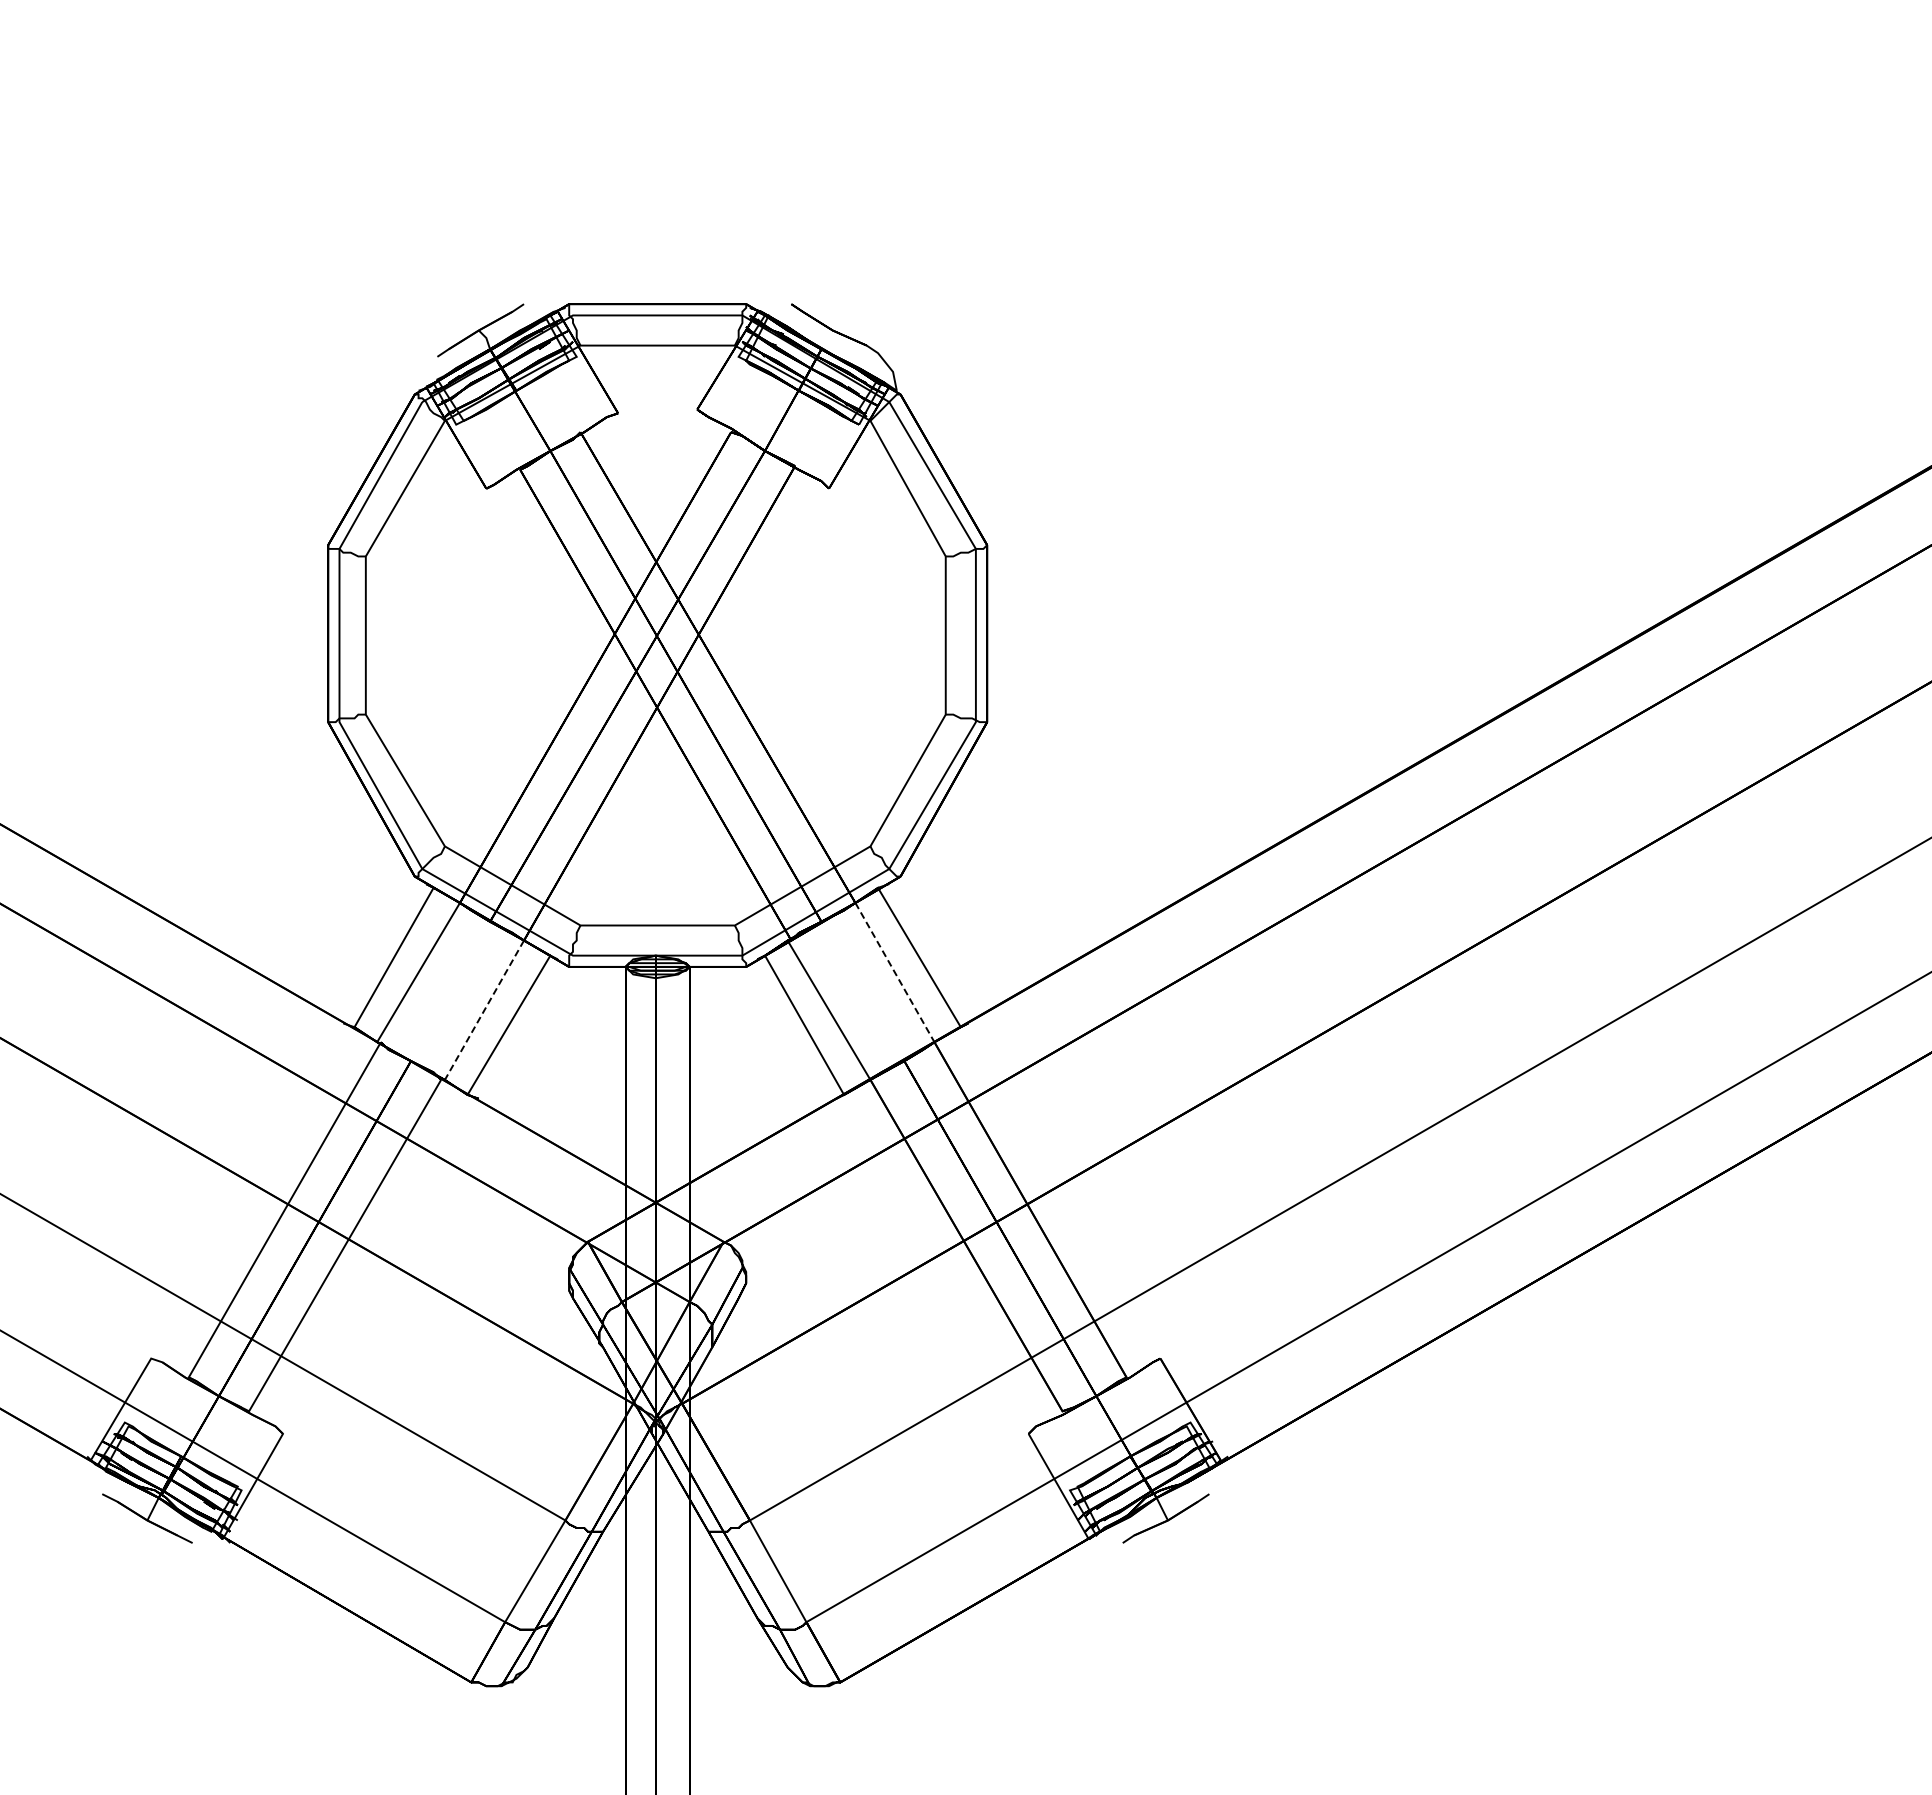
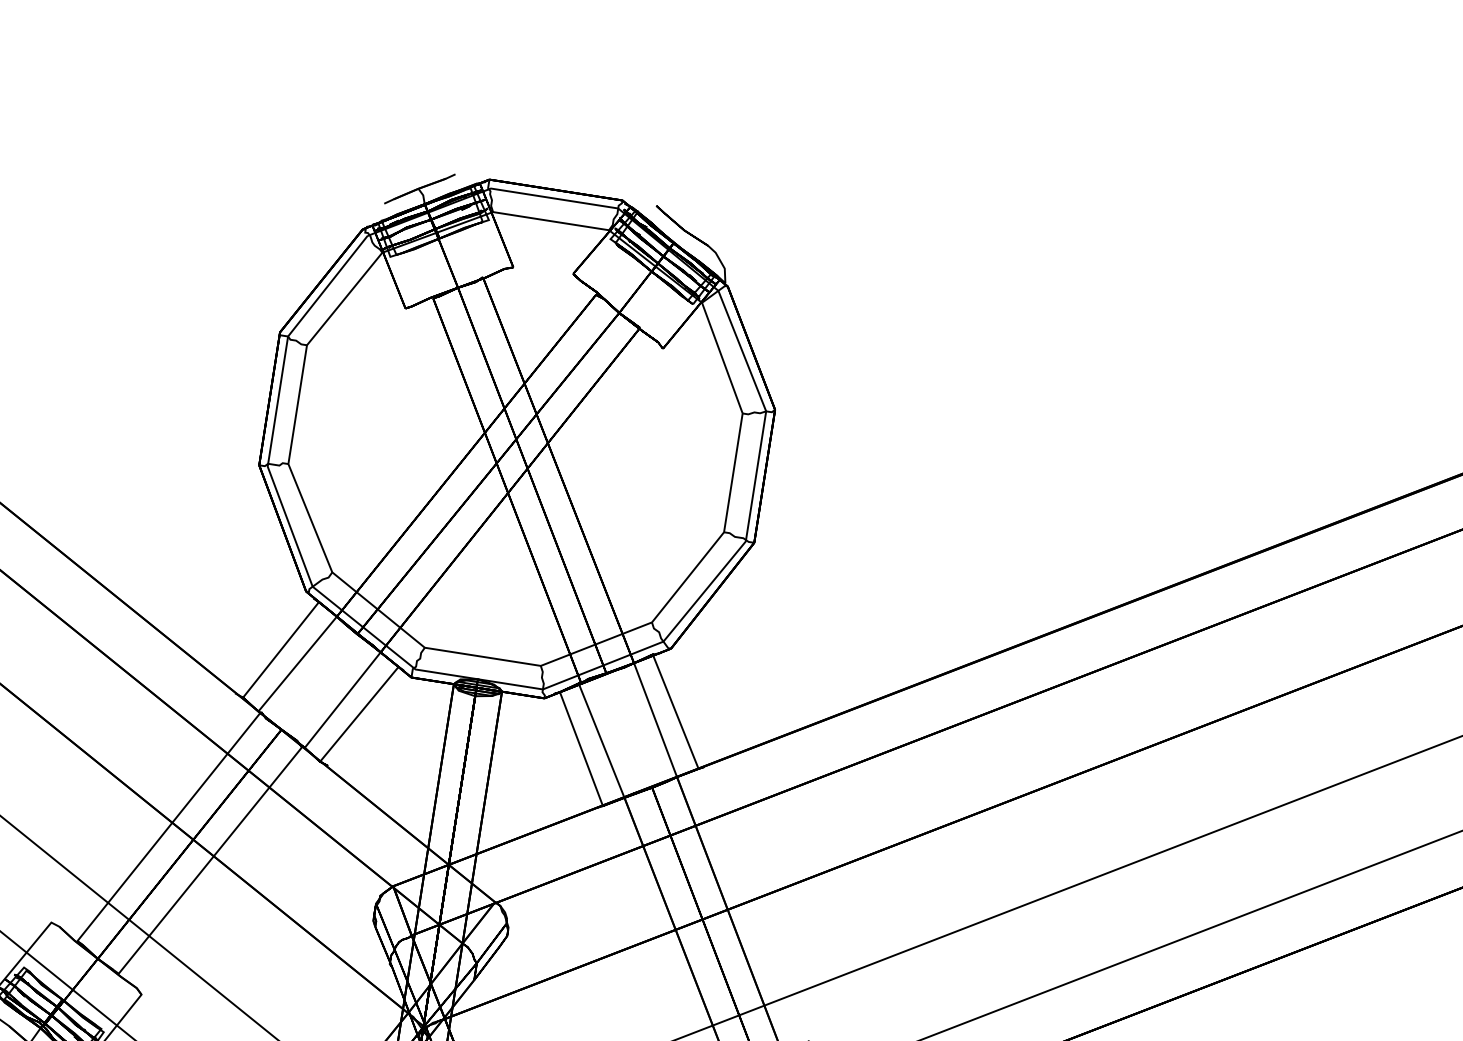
line: (895, 972) -> (655, 720), dashed -> solid
line: (484, 1010) -> (342, 700), dashed -> solid

